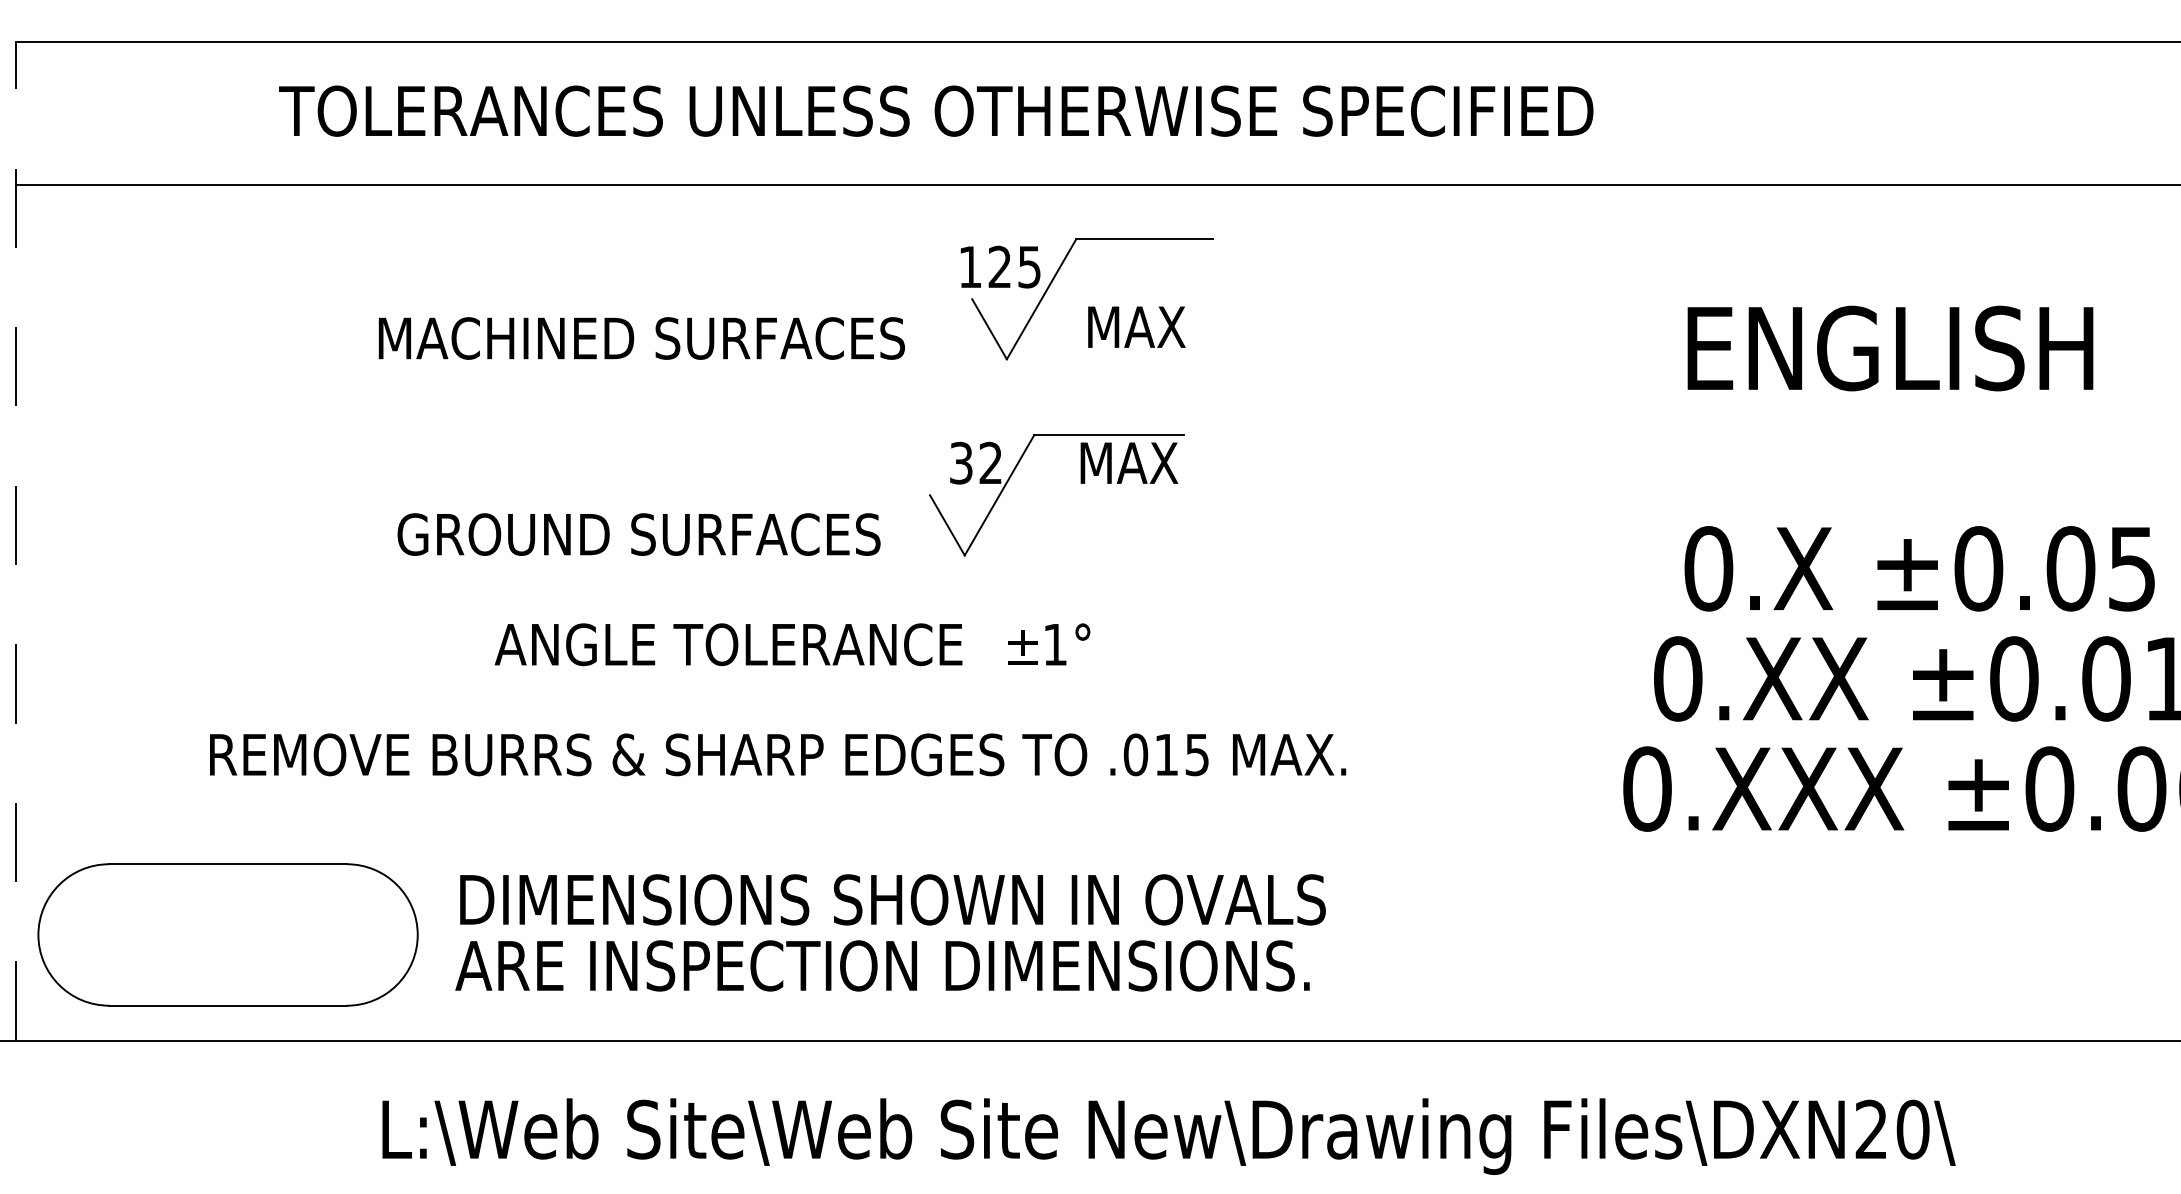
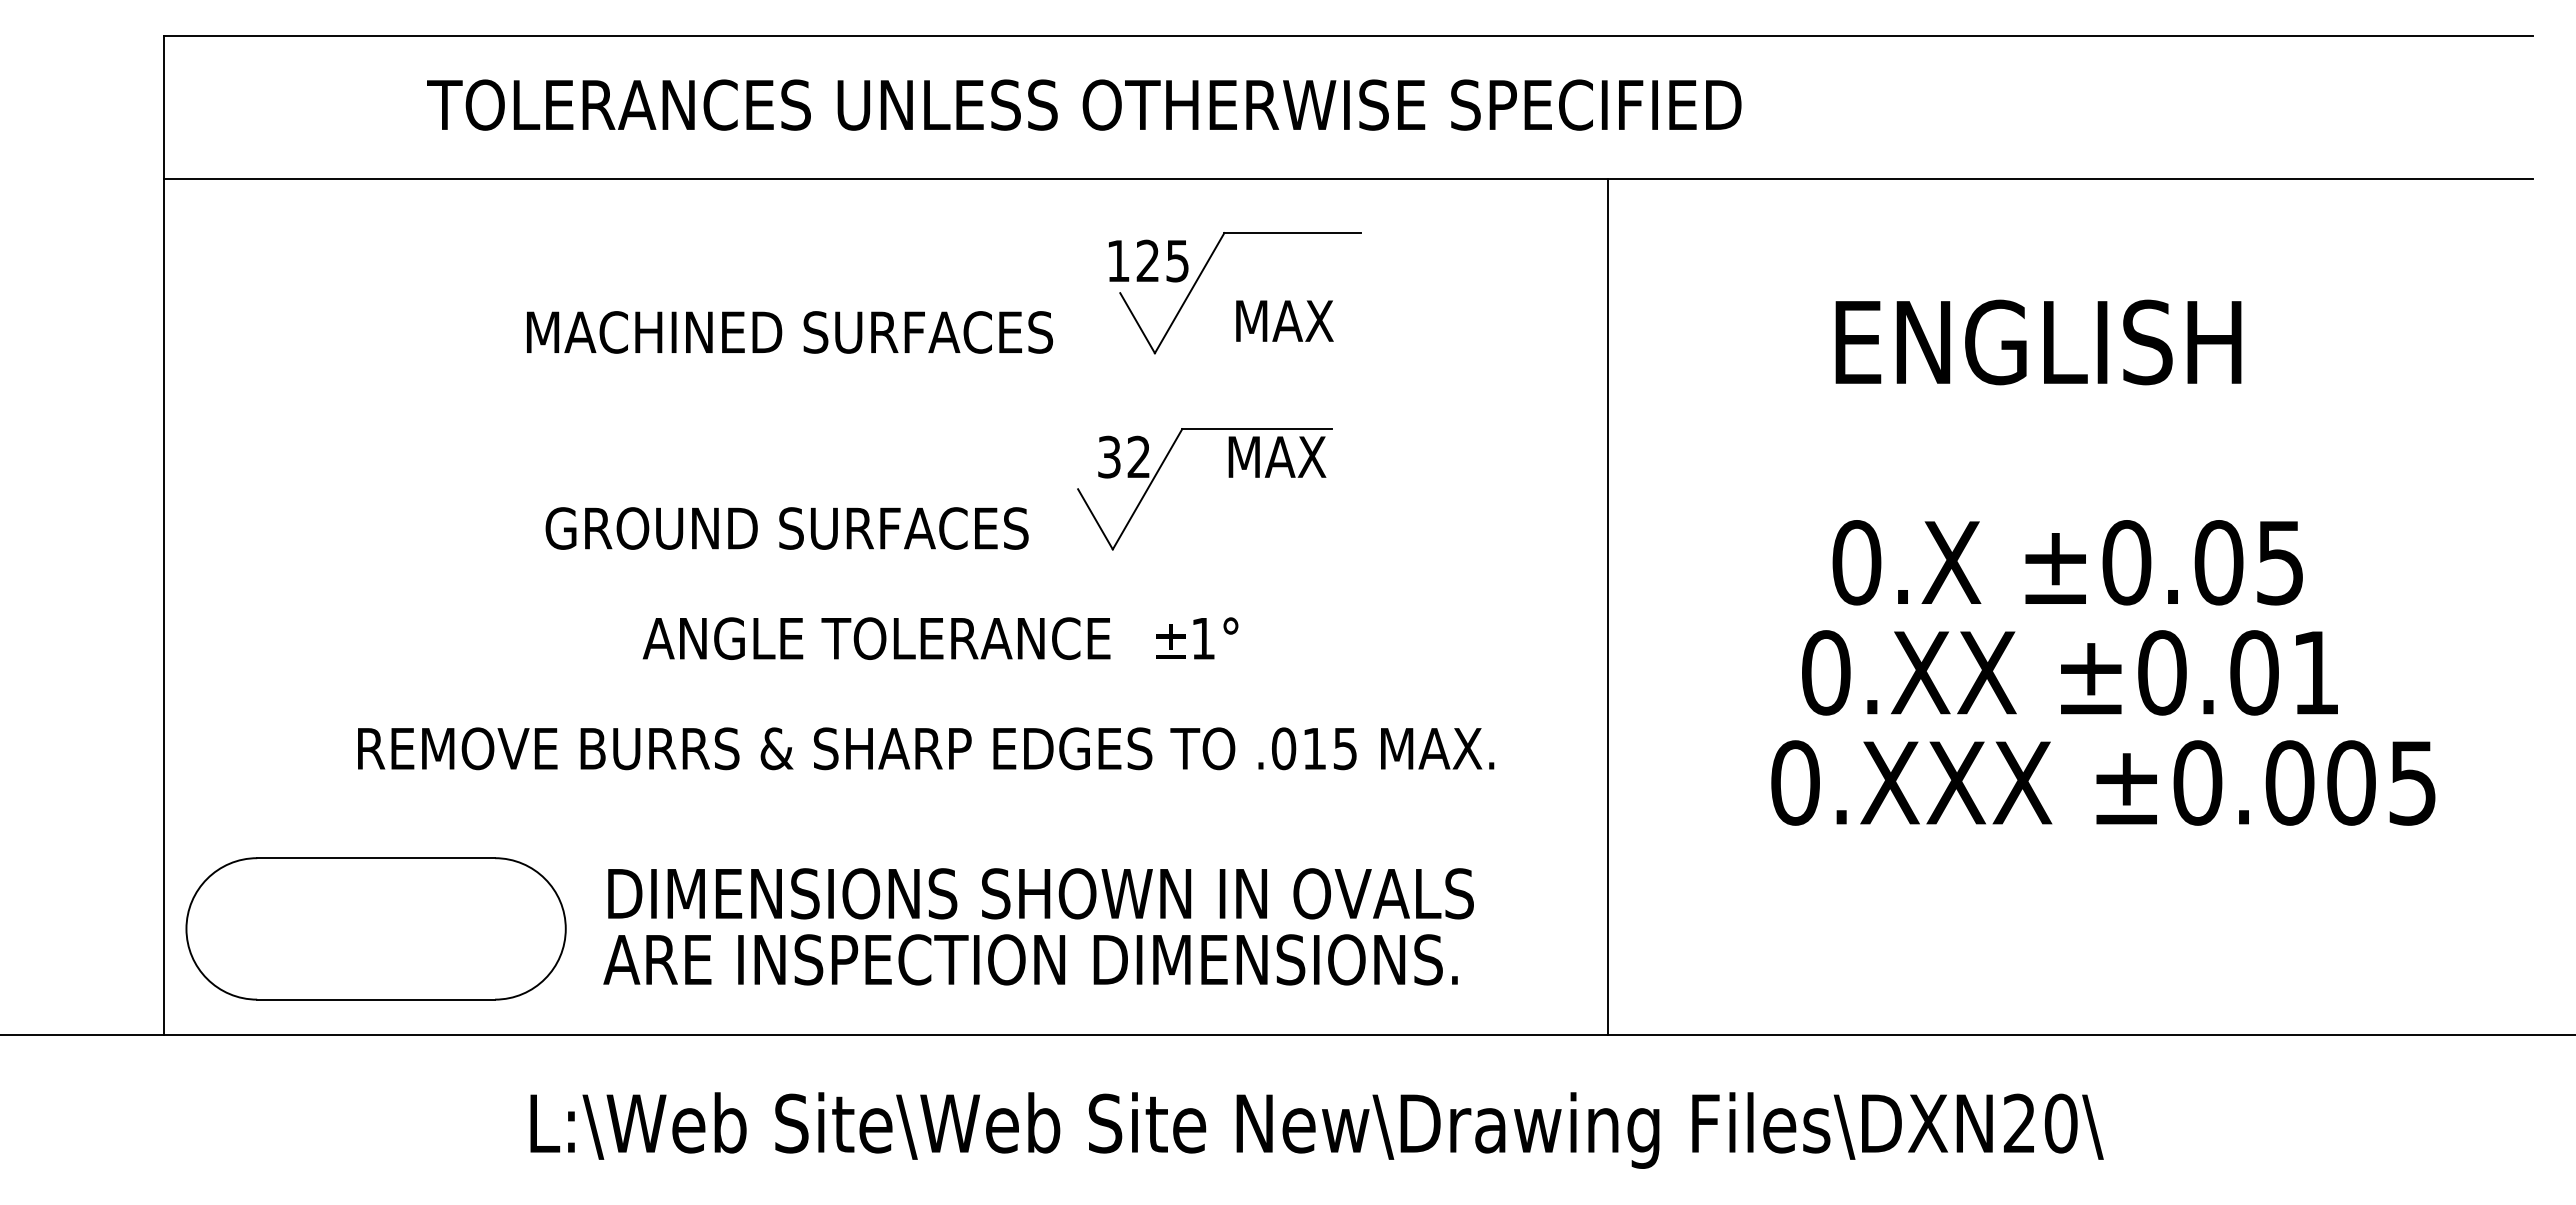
line: (15, 540) -> (163, 534), dashed -> solid
line: (1460, 612) -> (1608, 606), added

